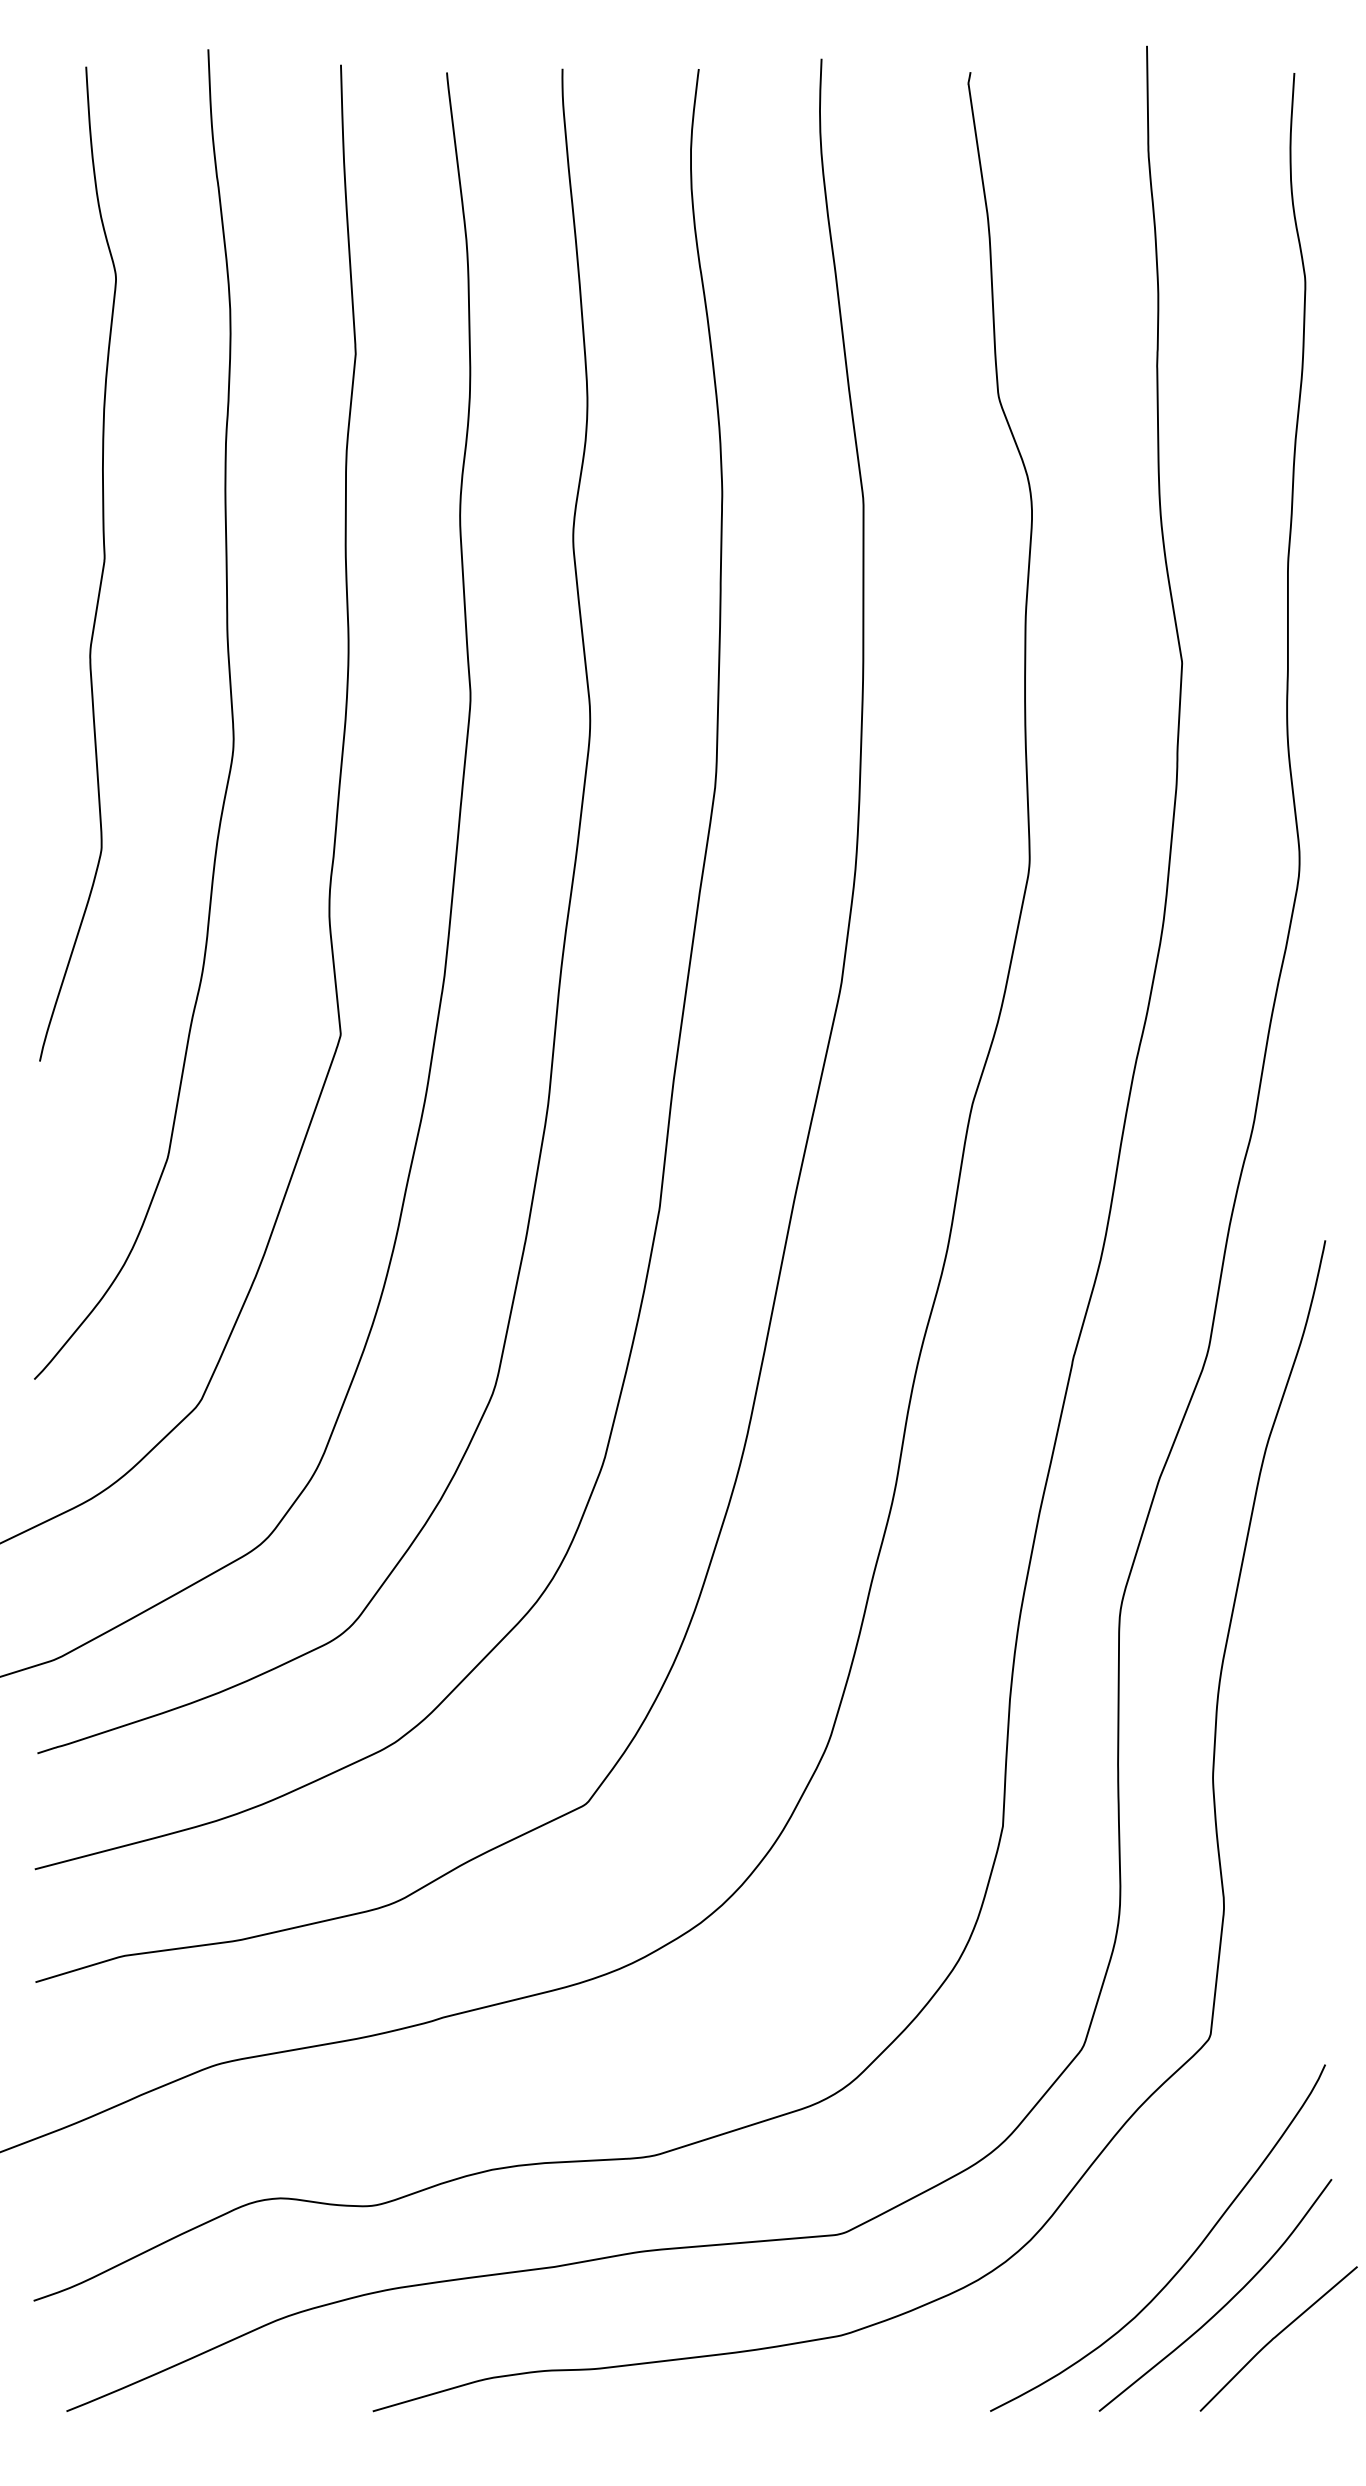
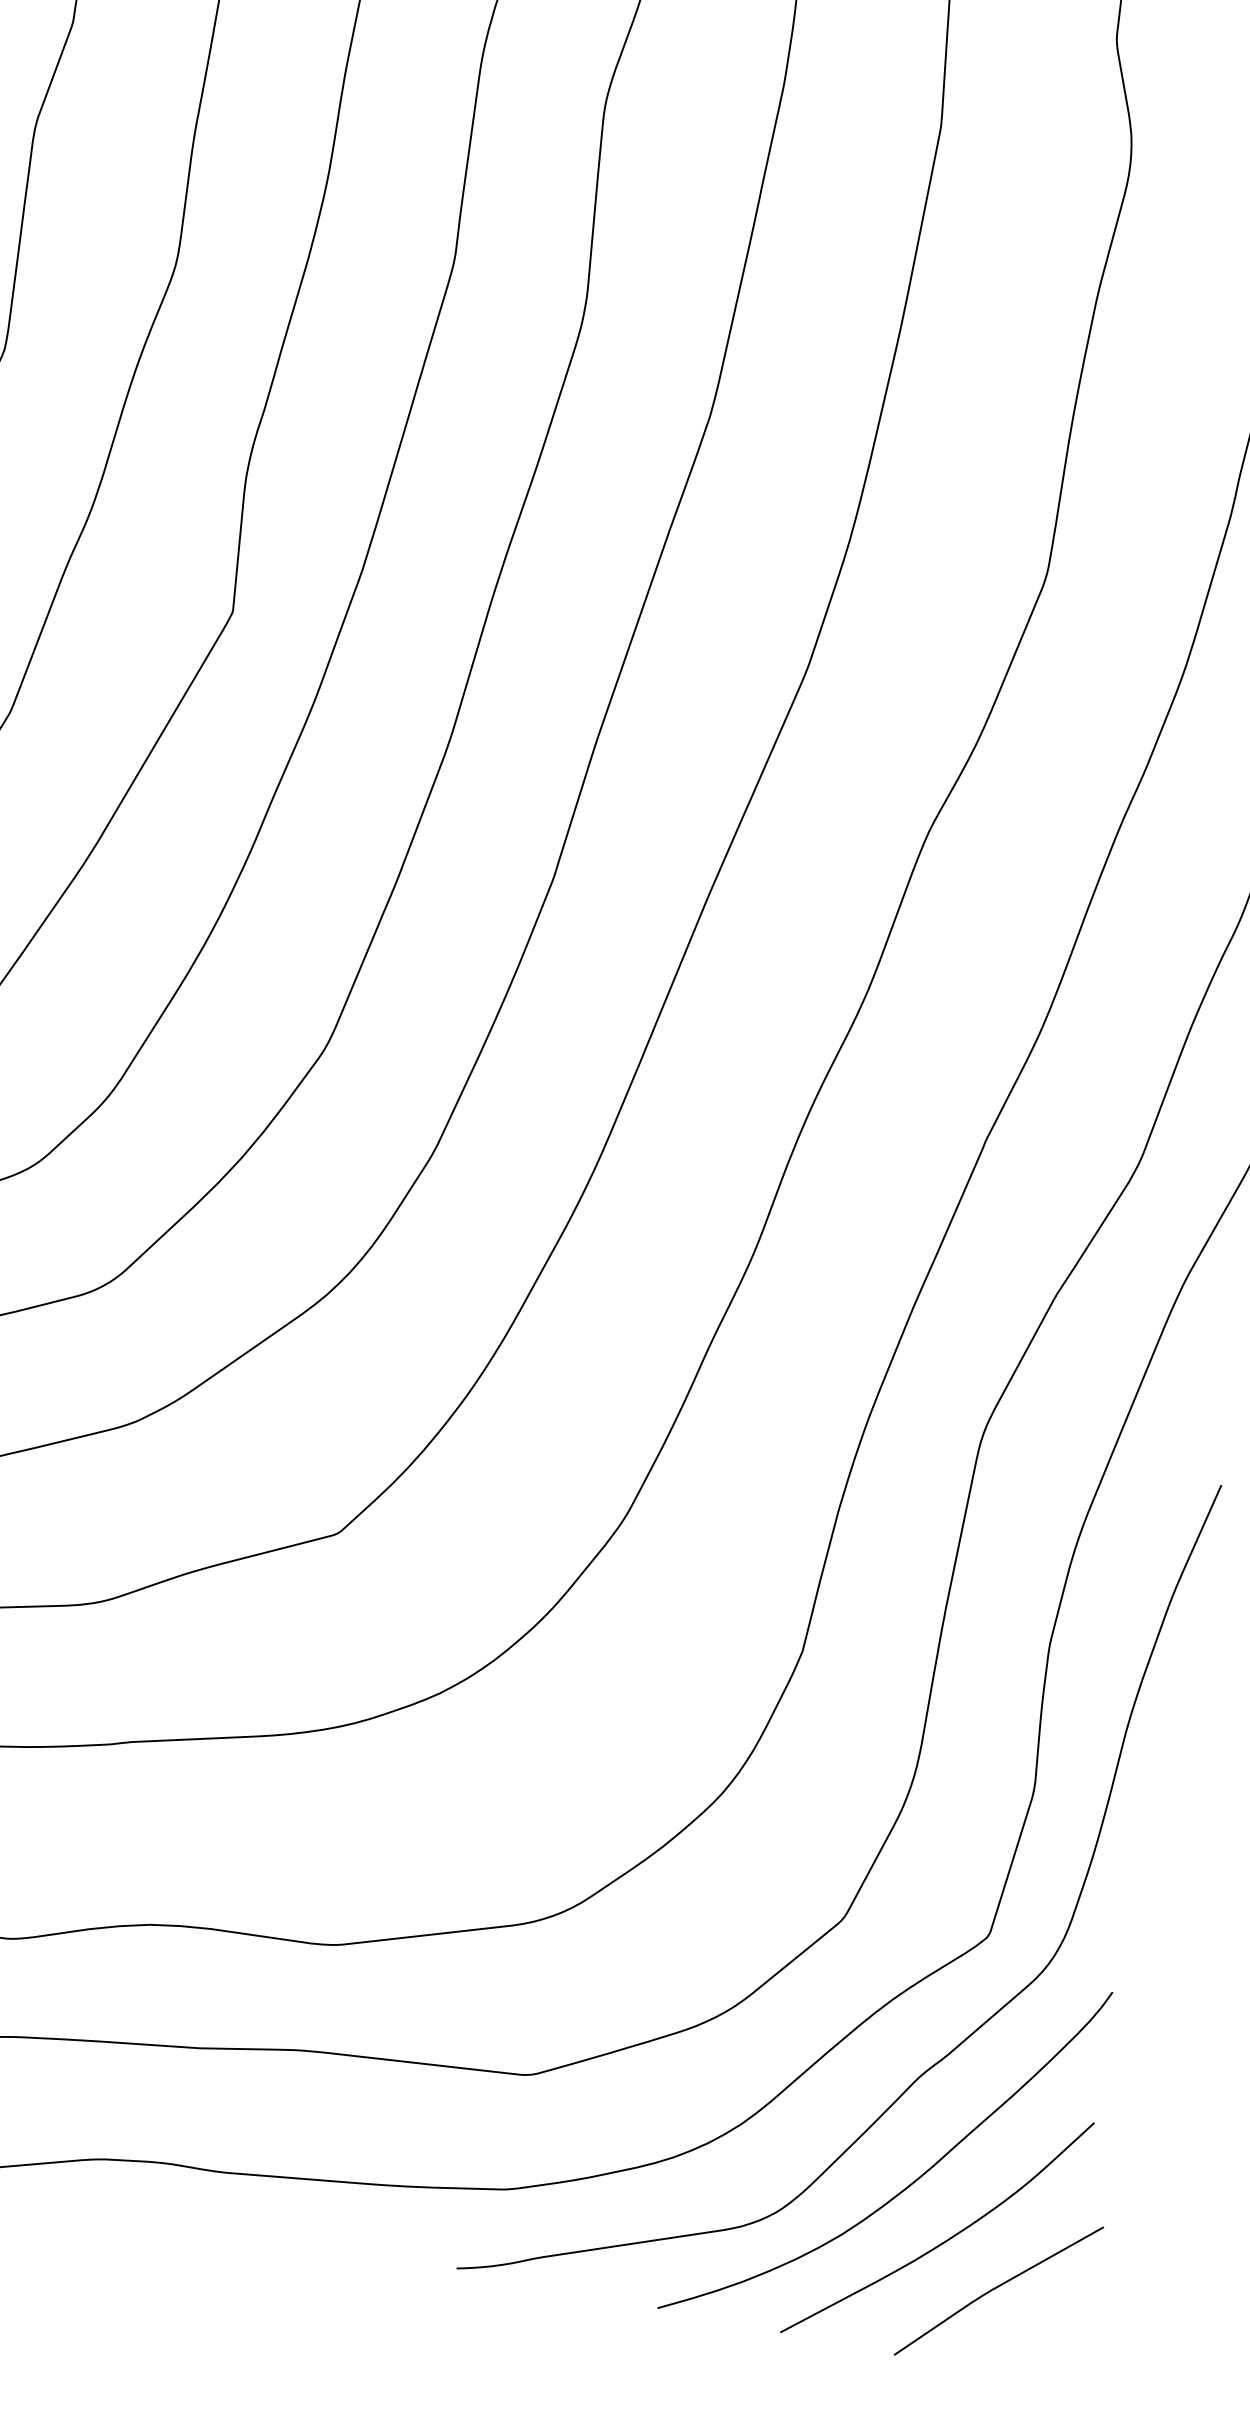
curve: (1210, 2124) -> (969, 2034), added

